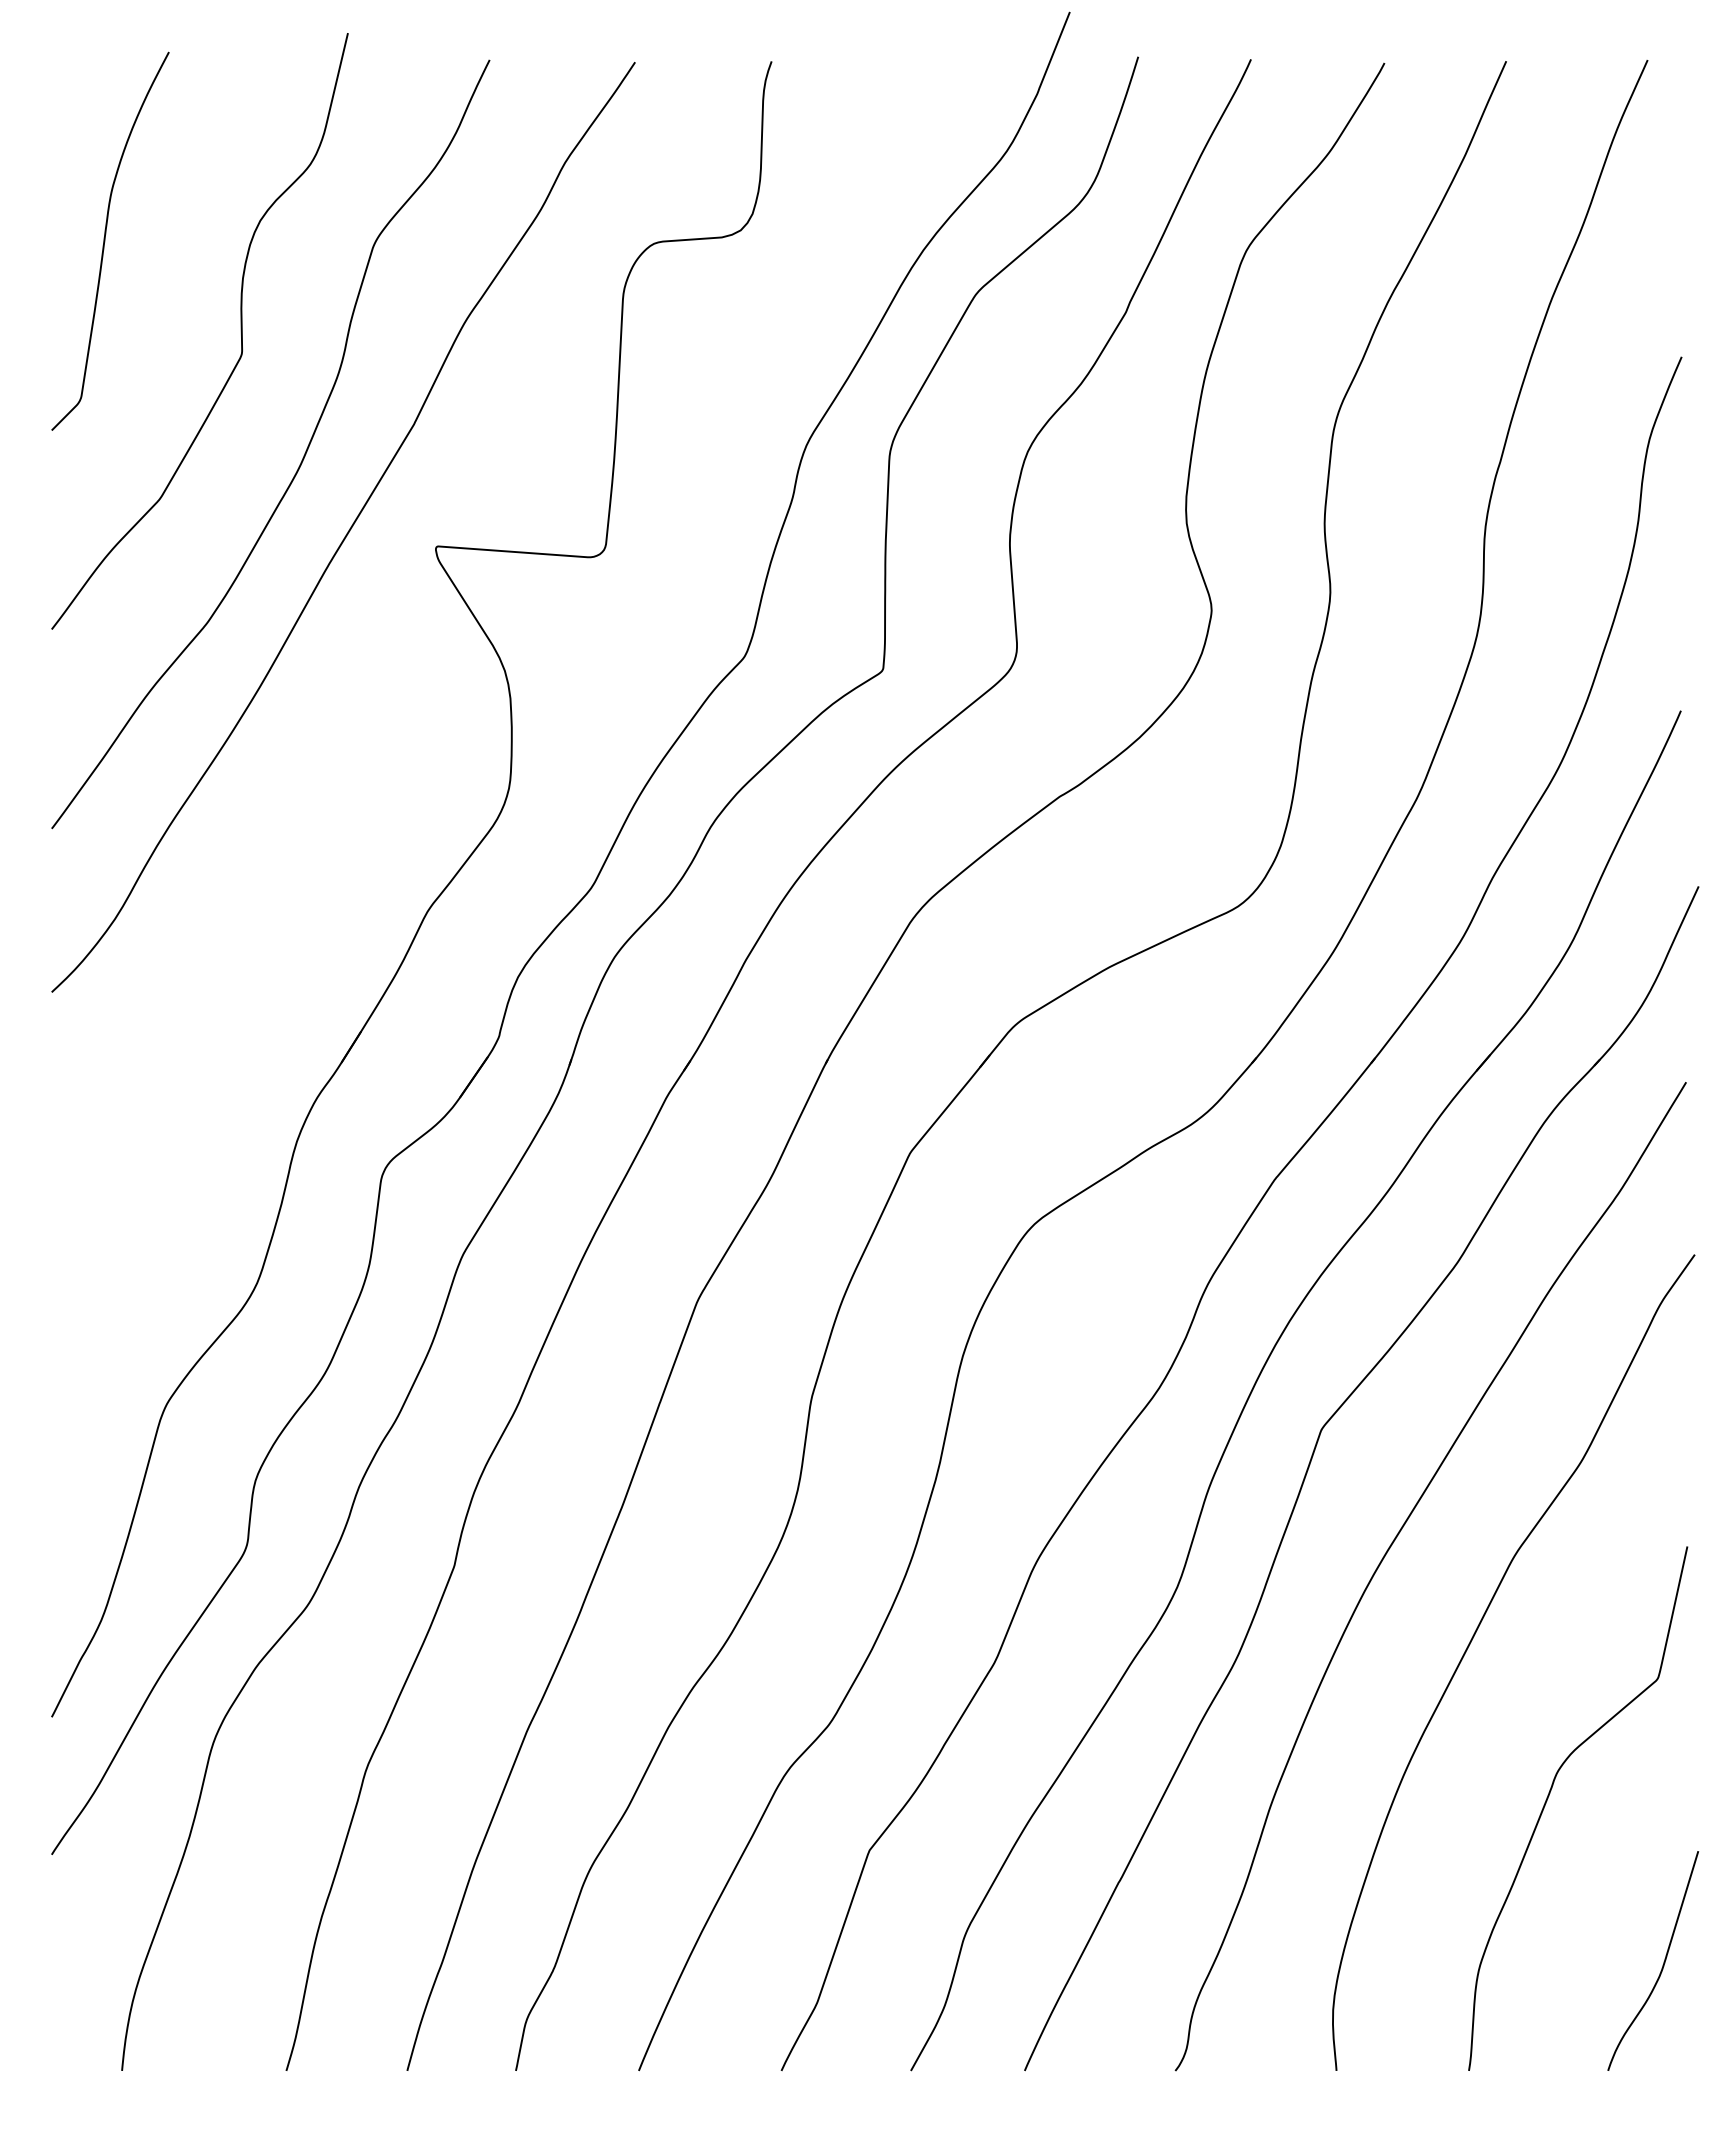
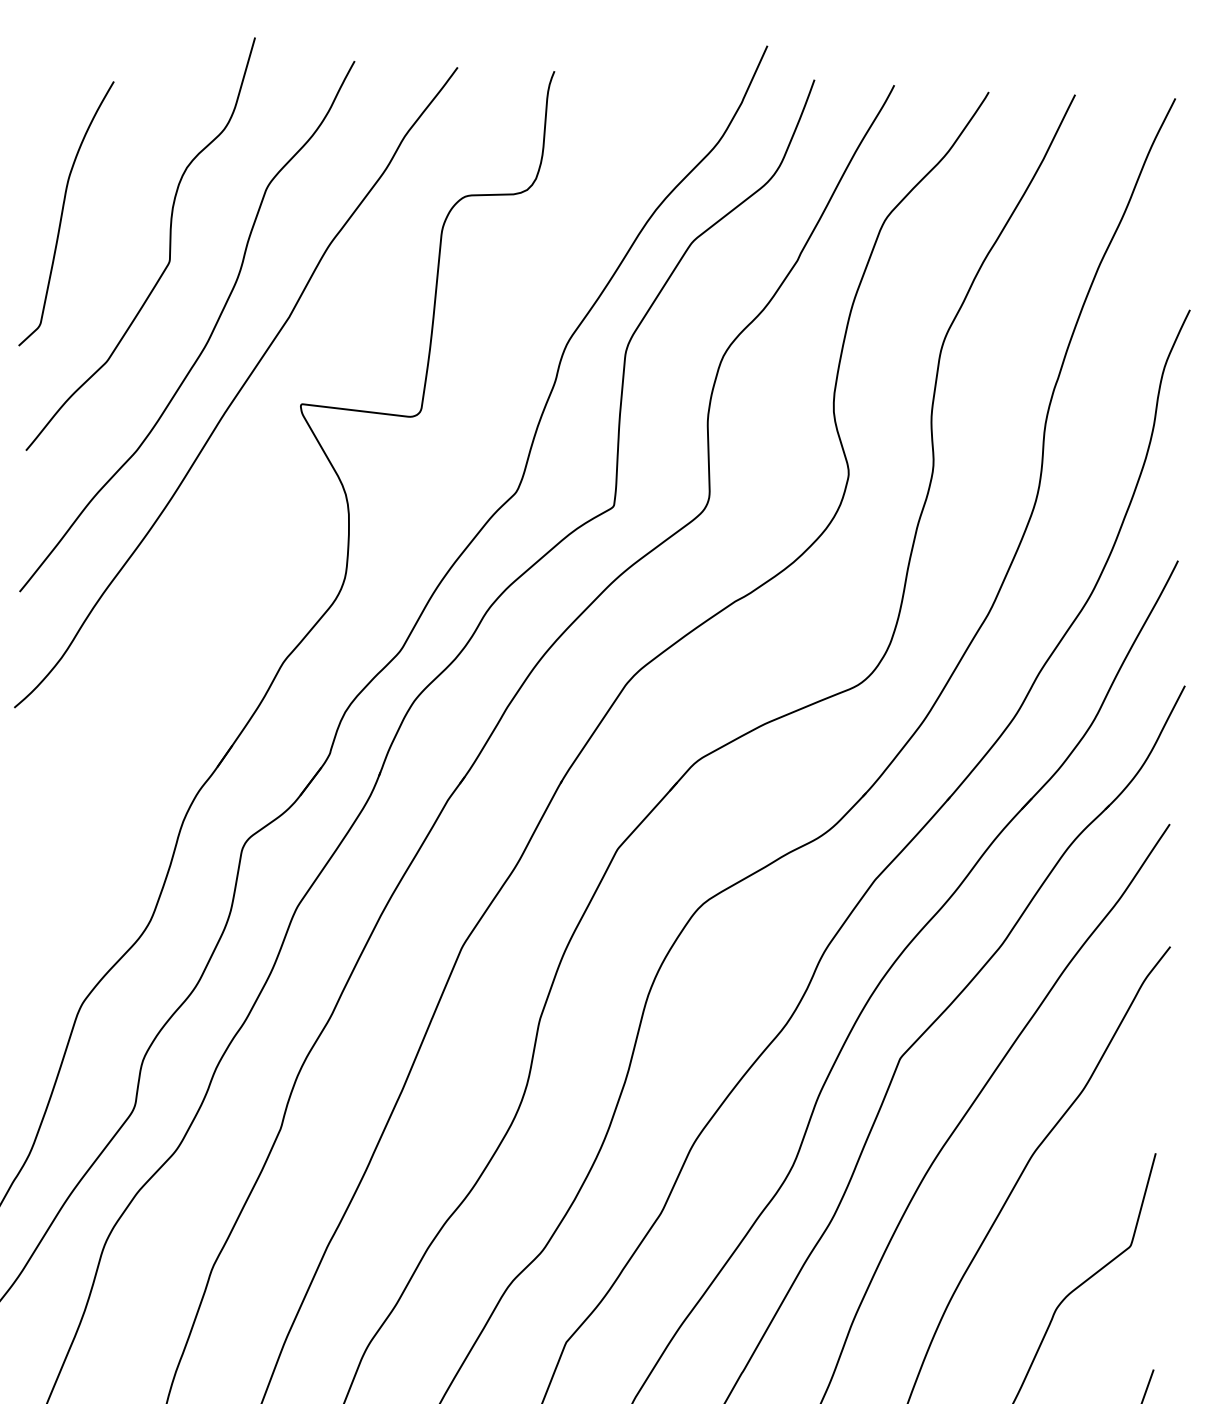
curve: (105, 240) -> (62, 213), moved

